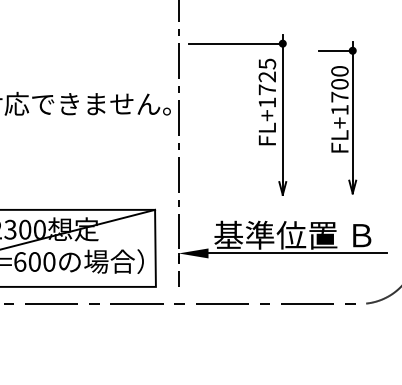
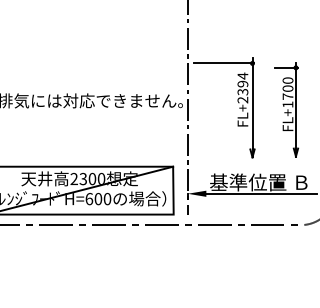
text: (266, 82) -> (242, 87), FL+1725 -> FL+2394

